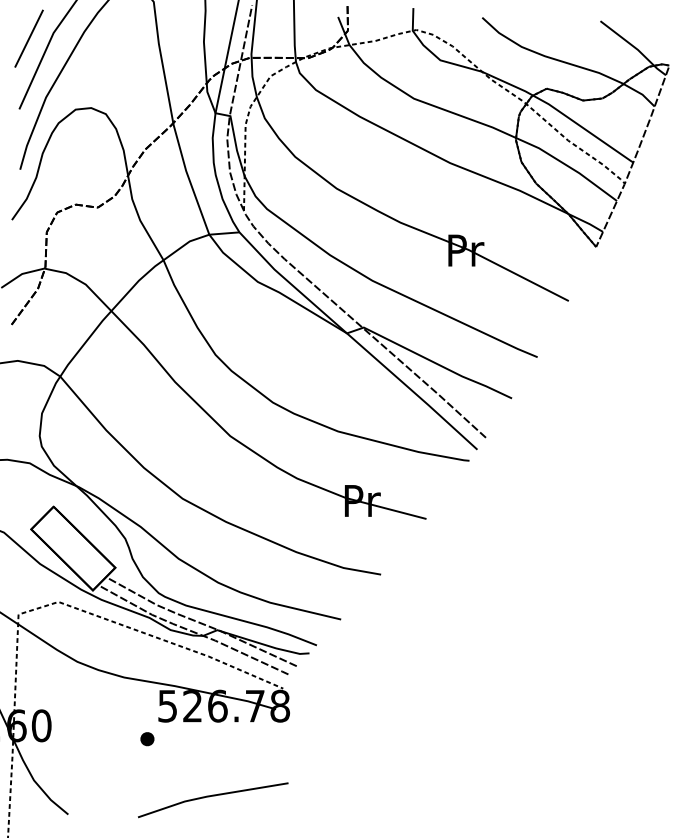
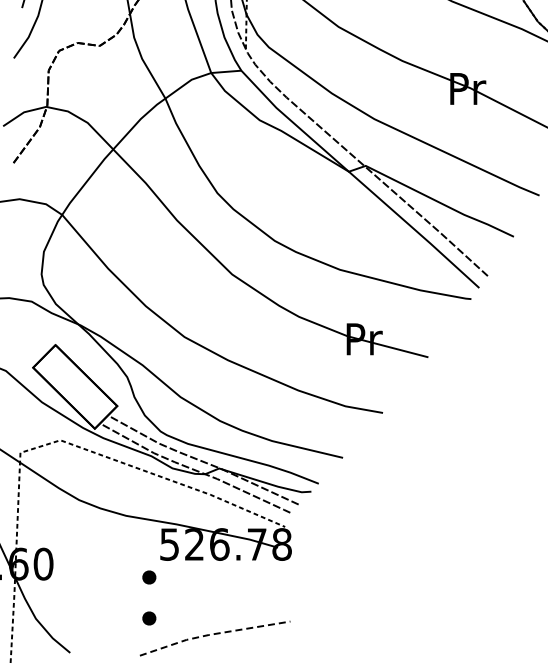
part: (147, 780) -> (149, 618), added
line: (210, 796) -> (212, 634), solid -> dashed

